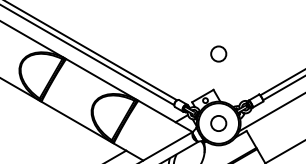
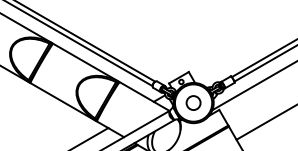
circle: (218, 53) -> (193, 38), removed

